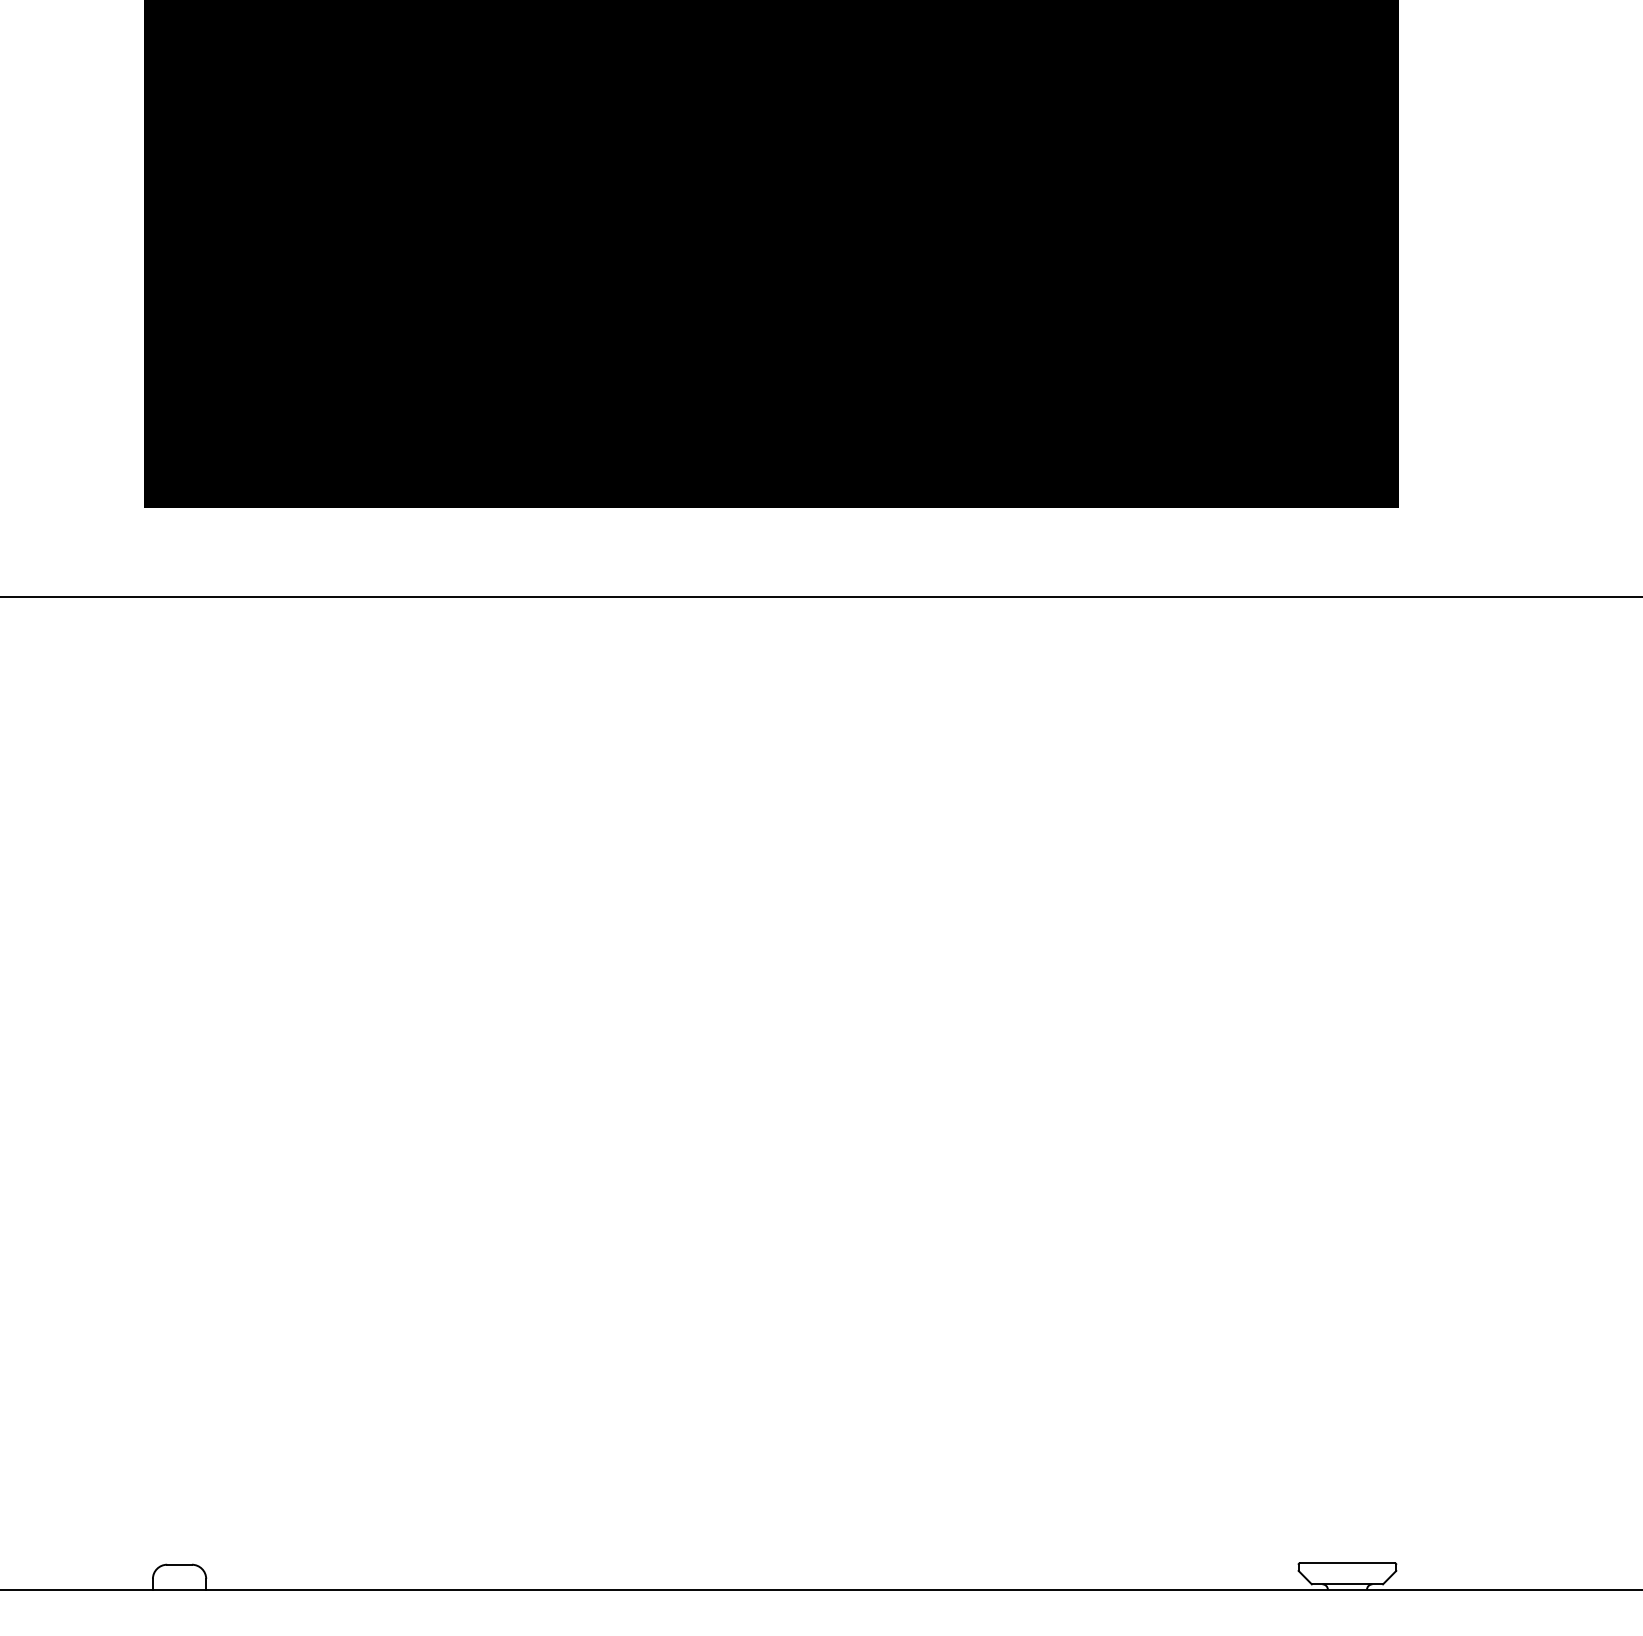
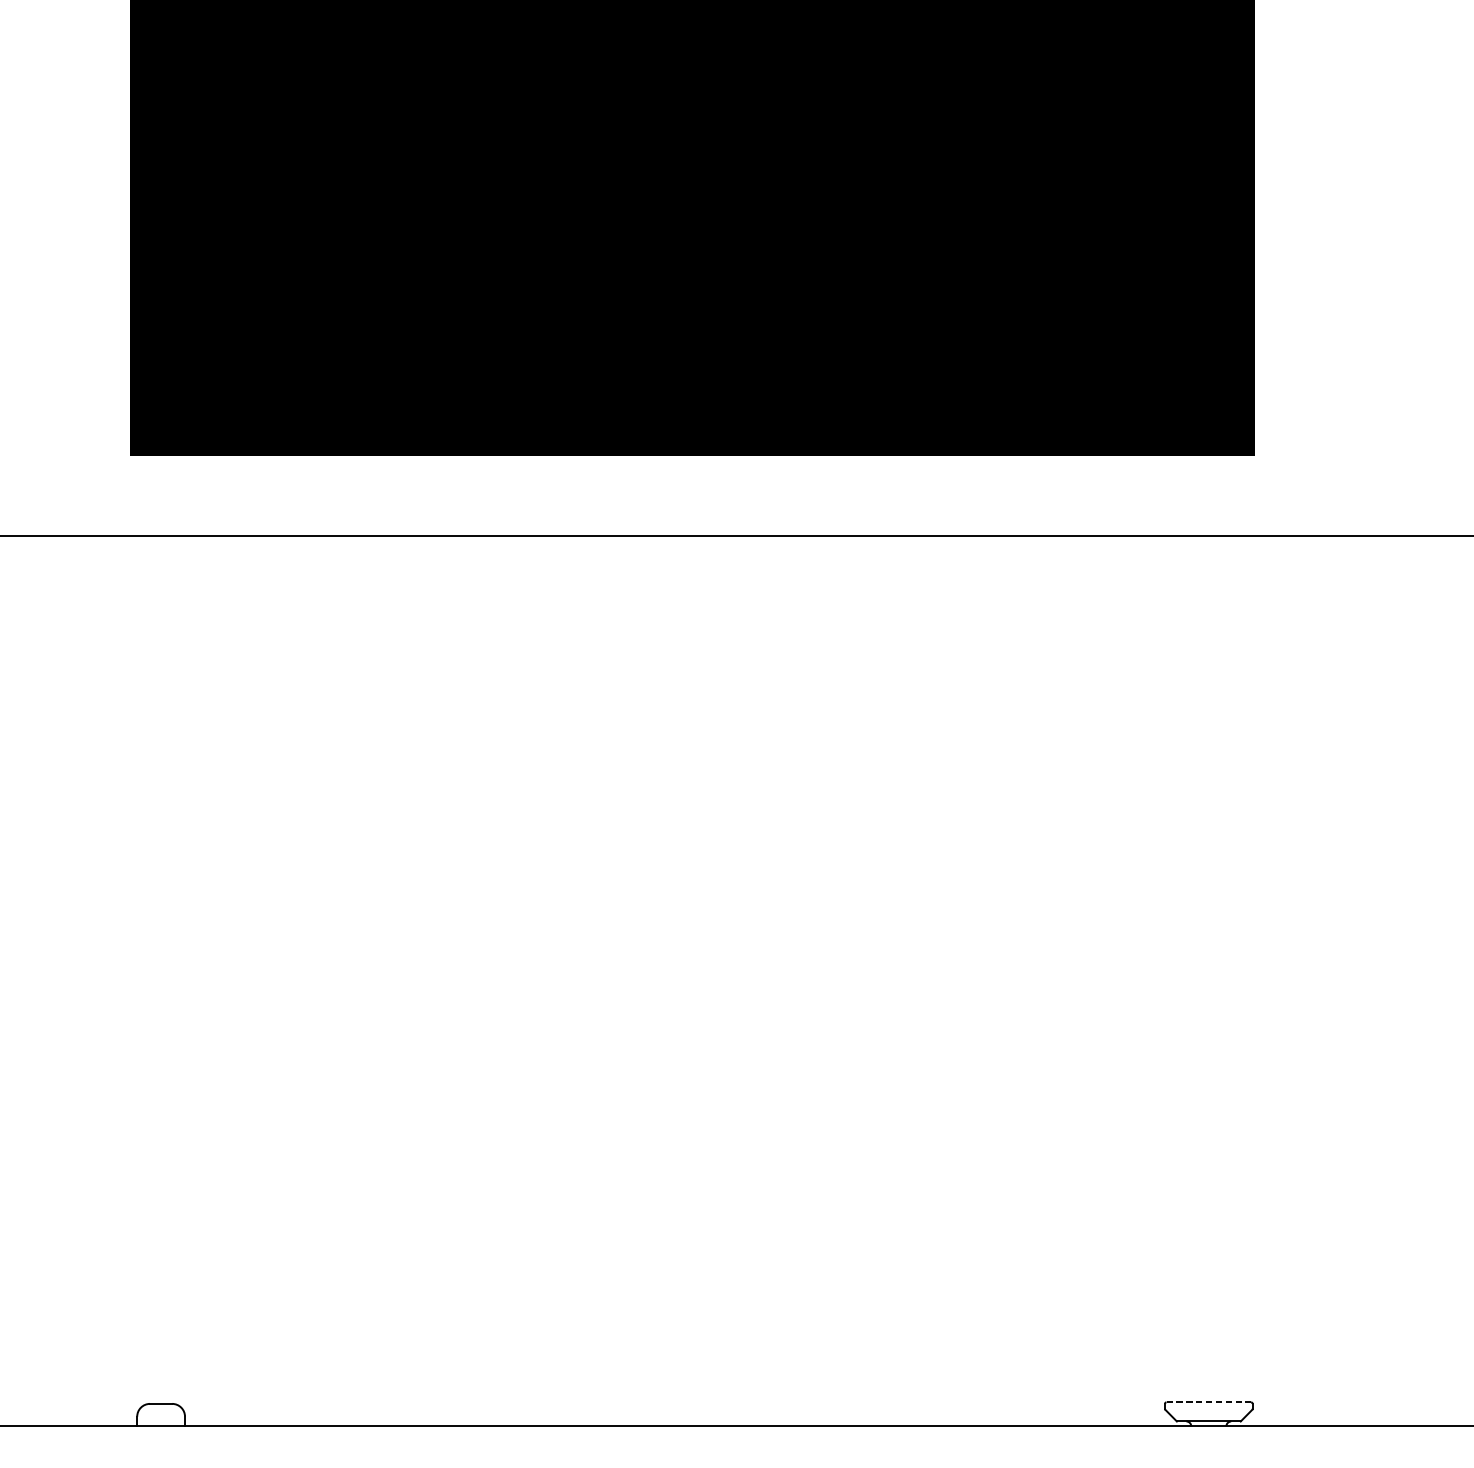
line: (1347, 1563) -> (1208, 1402), solid -> dashed

